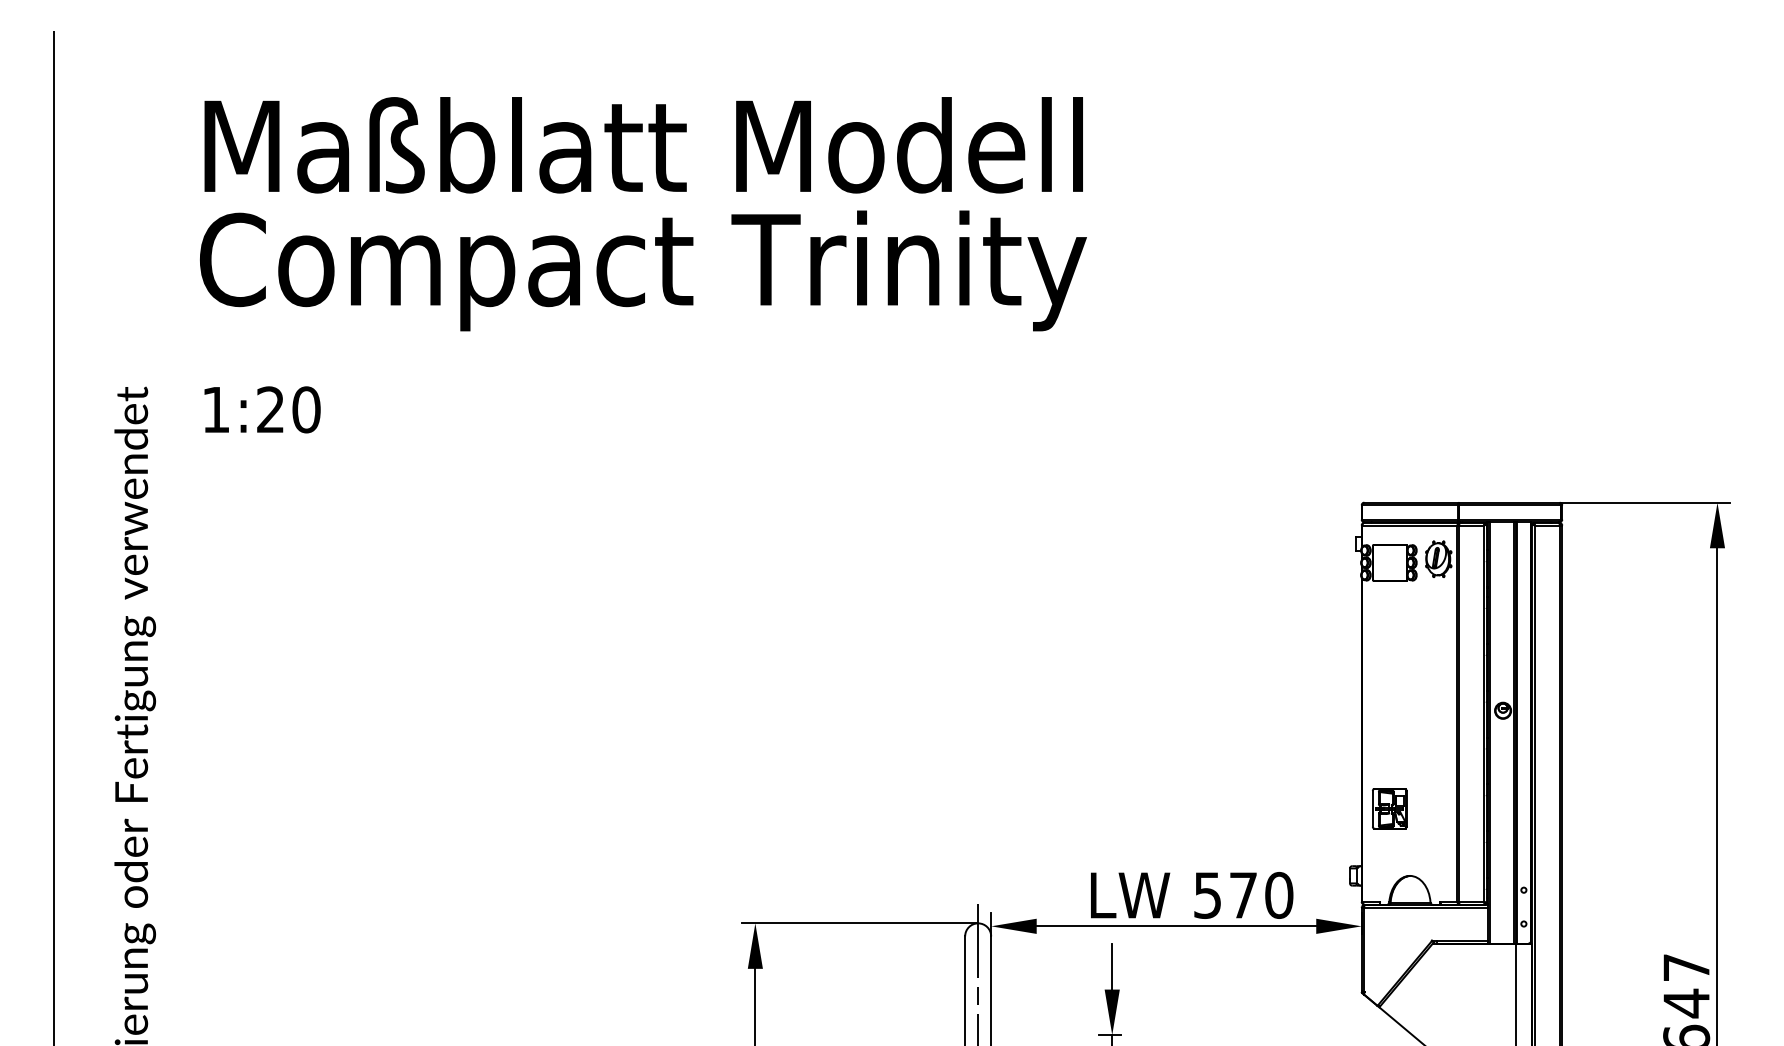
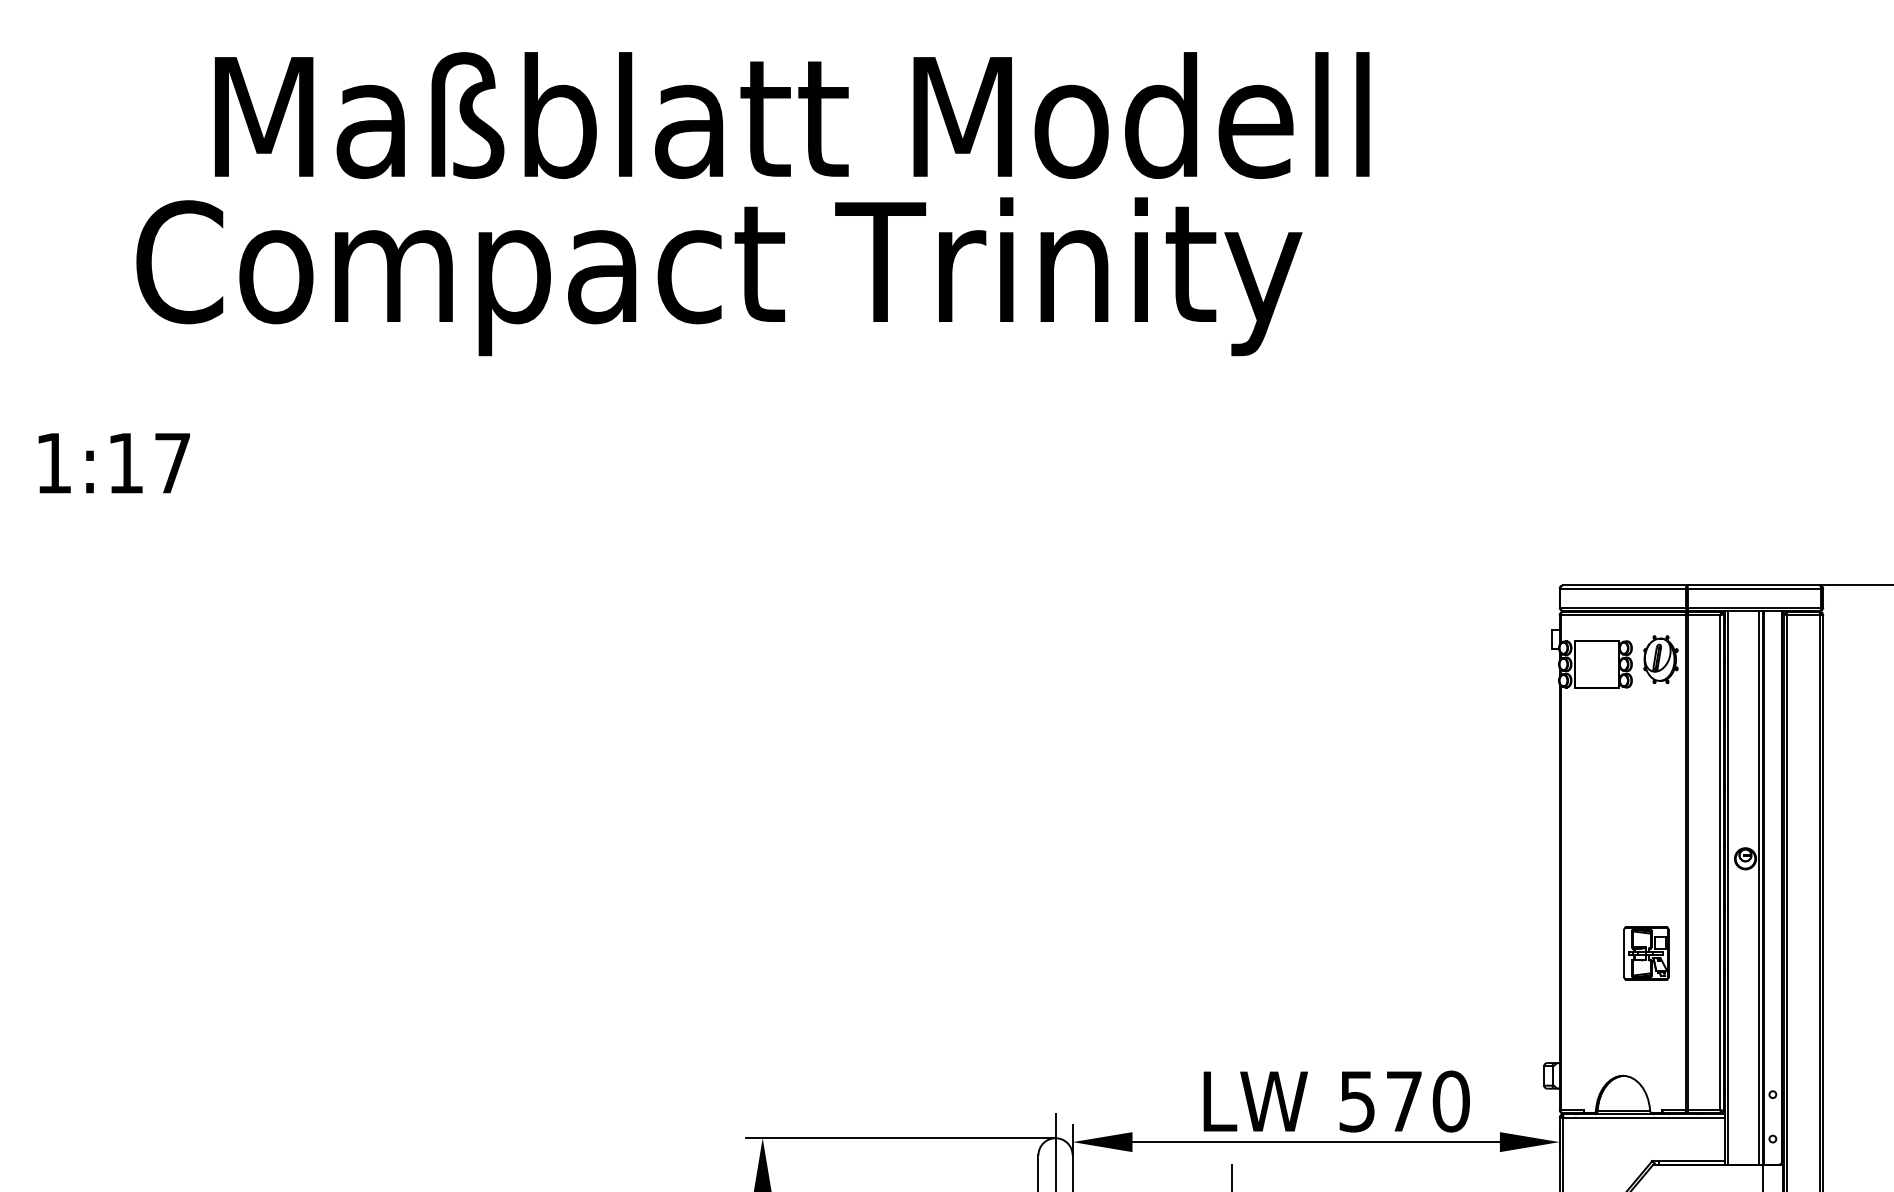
text: (643, 145) -> (791, 115), moved
text: (643, 270) -> (719, 276), moved
text: (288, 409) -> (149, 462), 1:20 -> 1:17
part: (1389, 808) -> (1646, 953), moved

